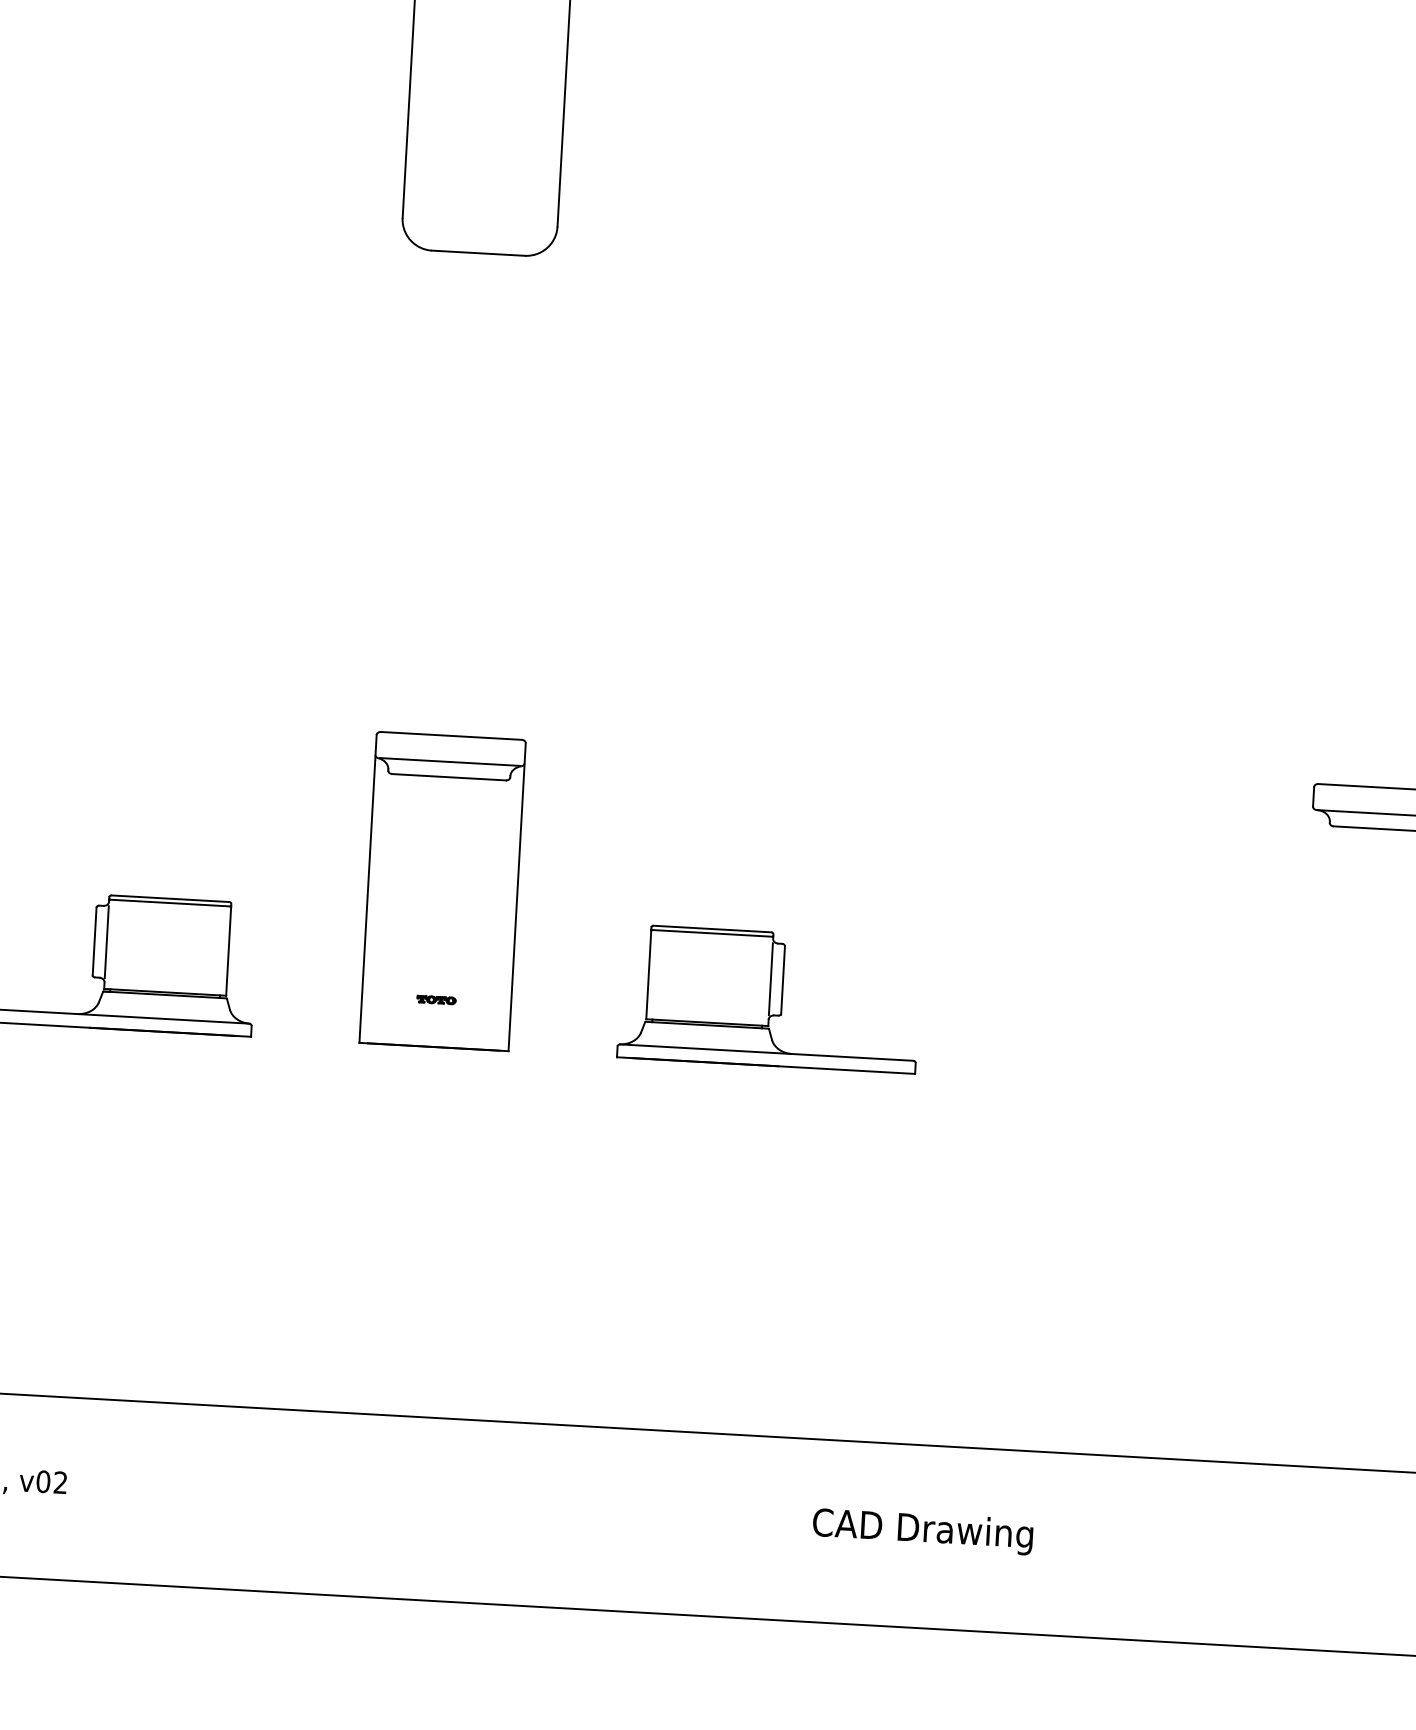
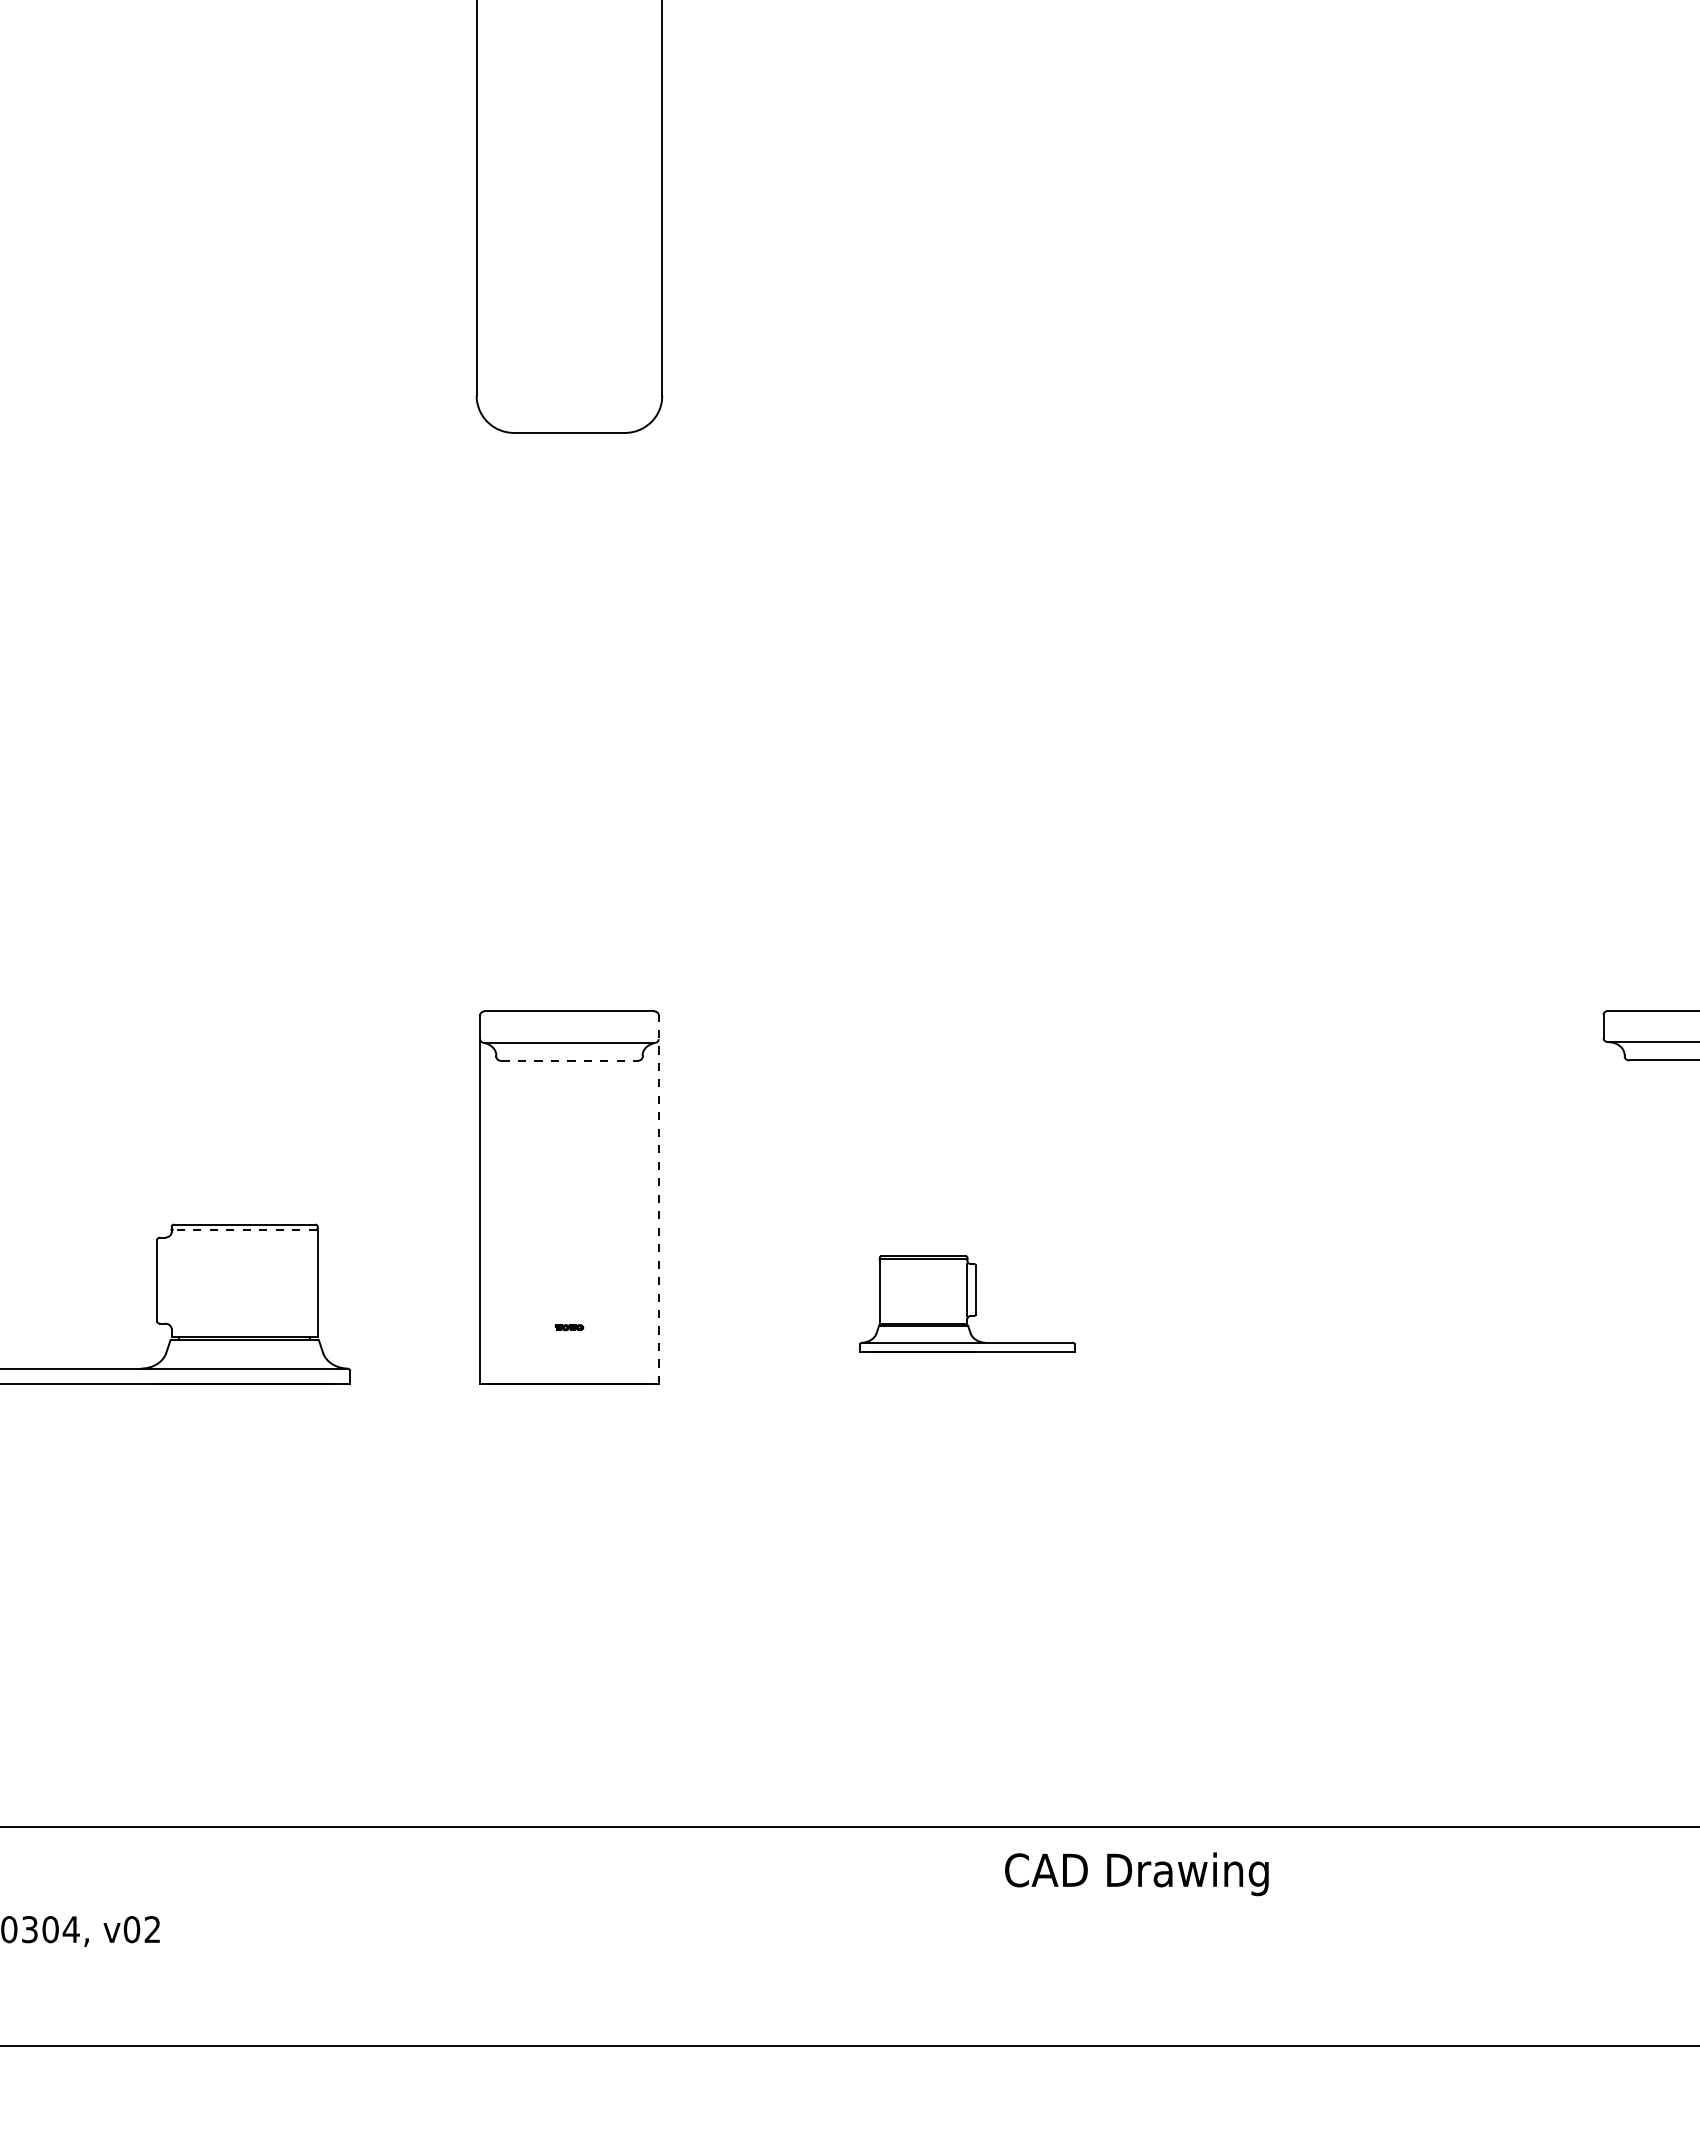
line: (449, 776) -> (570, 1060), solid -> dashed
line: (516, 897) -> (658, 1199), solid -> dashed
line: (170, 902) -> (244, 1229), solid -> dashed
line: (106, 941) -> (171, 1280), removed
part: (769, 998) -> (967, 1303), size x0.6
part: (436, 999) -> (569, 1327), size x0.6
text: (922, 1531) -> (1136, 1874), moved

